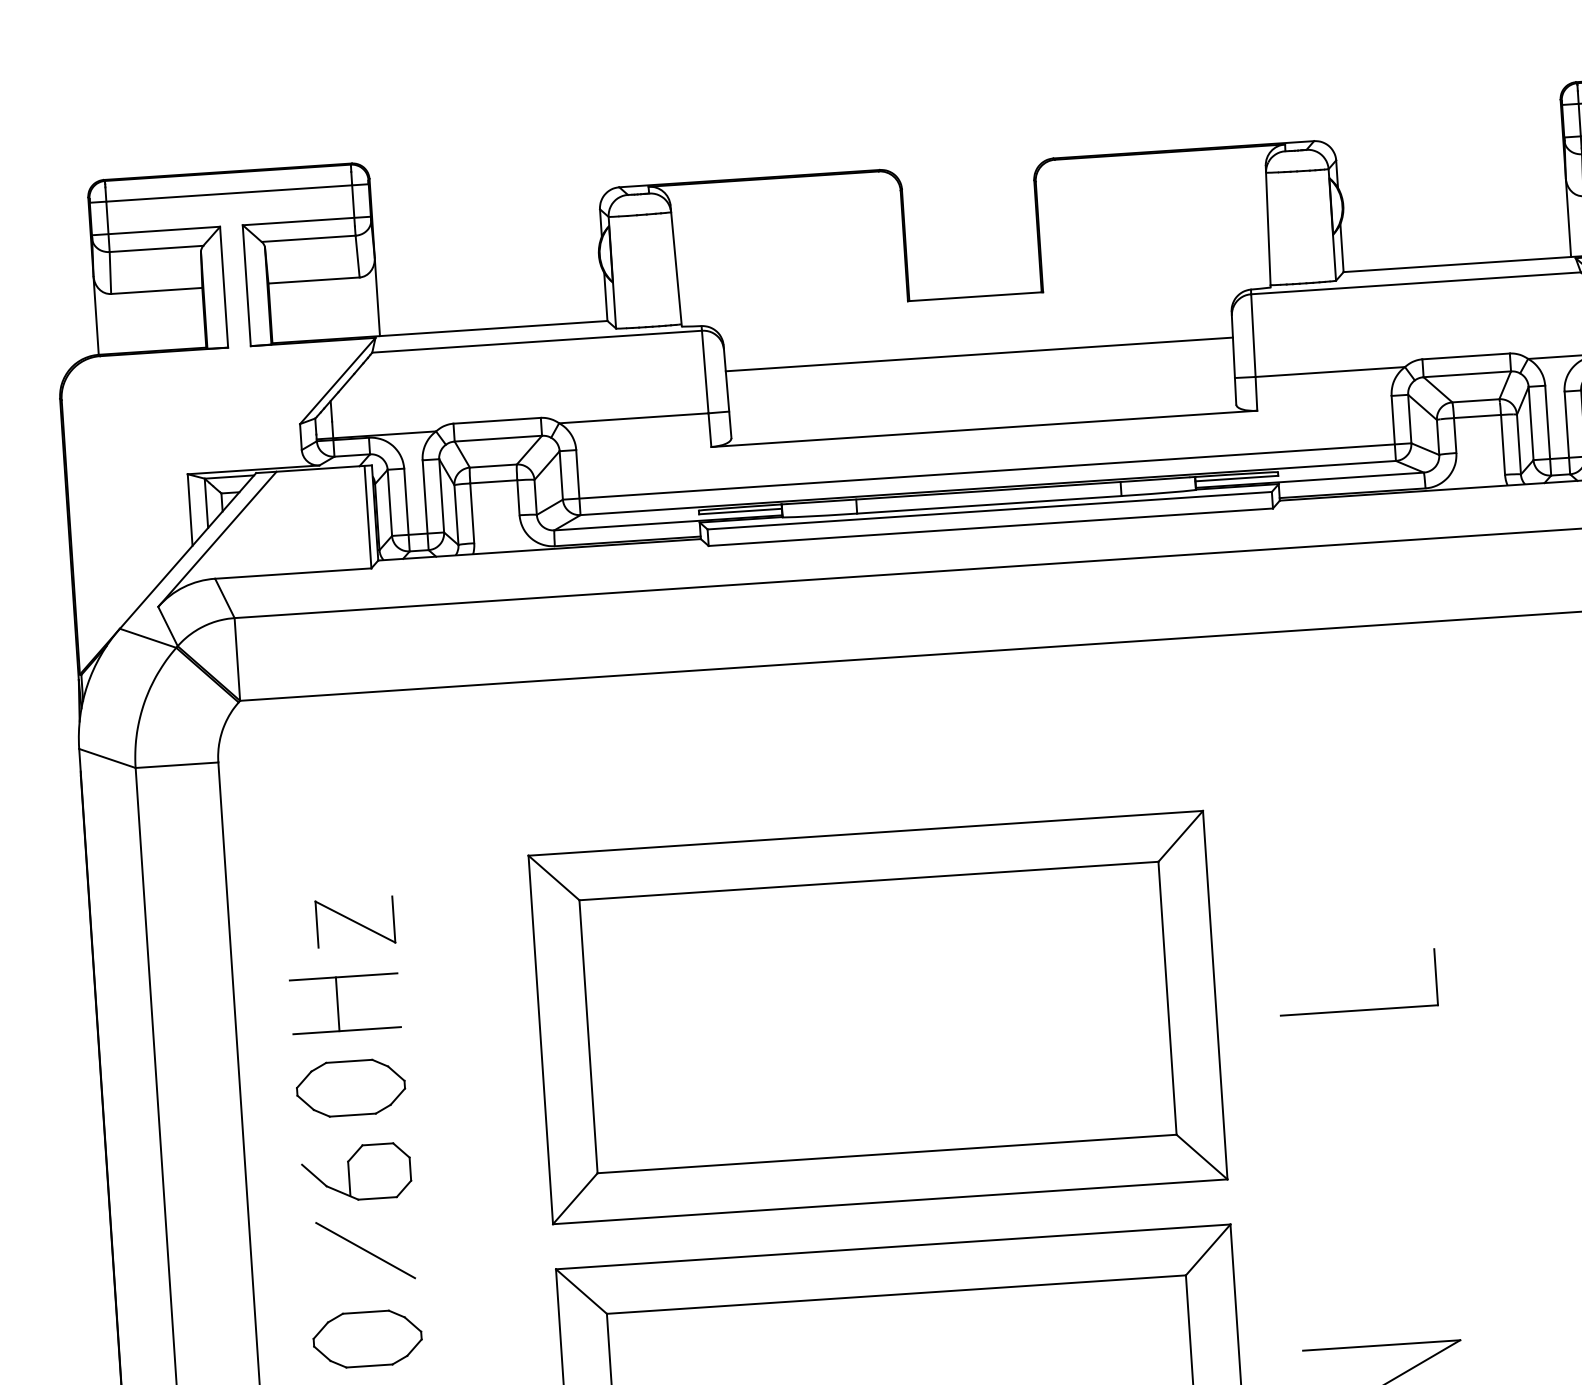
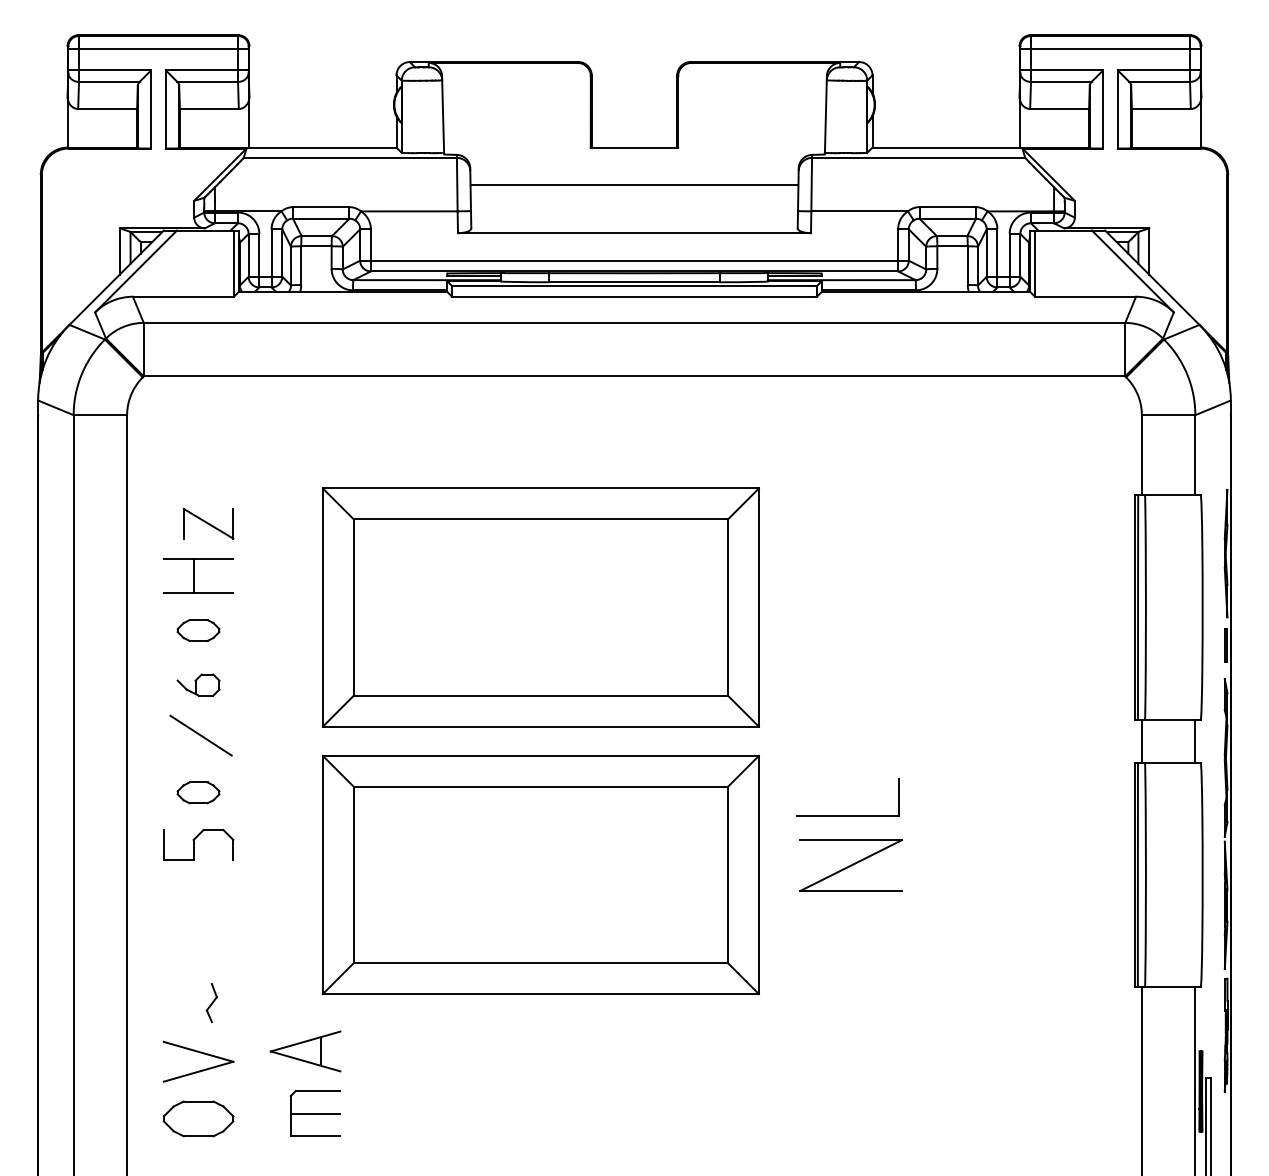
part: (1358, 1010) -> (847, 815), moved
part: (350, 1088) -> (198, 630), size x0.6
part: (356, 1171) -> (198, 684), size x0.6
part: (367, 1338) -> (198, 792), size x0.6

